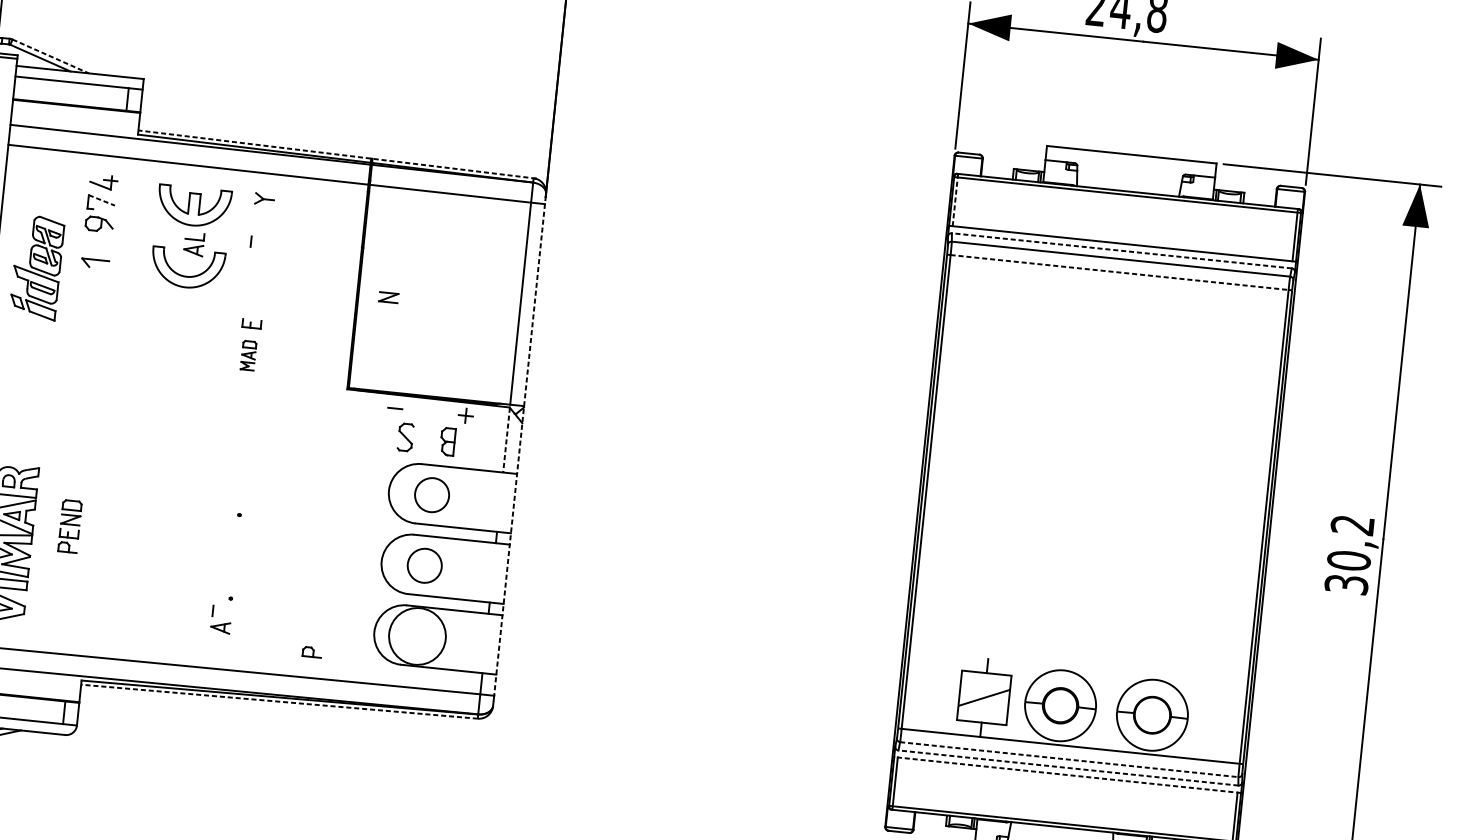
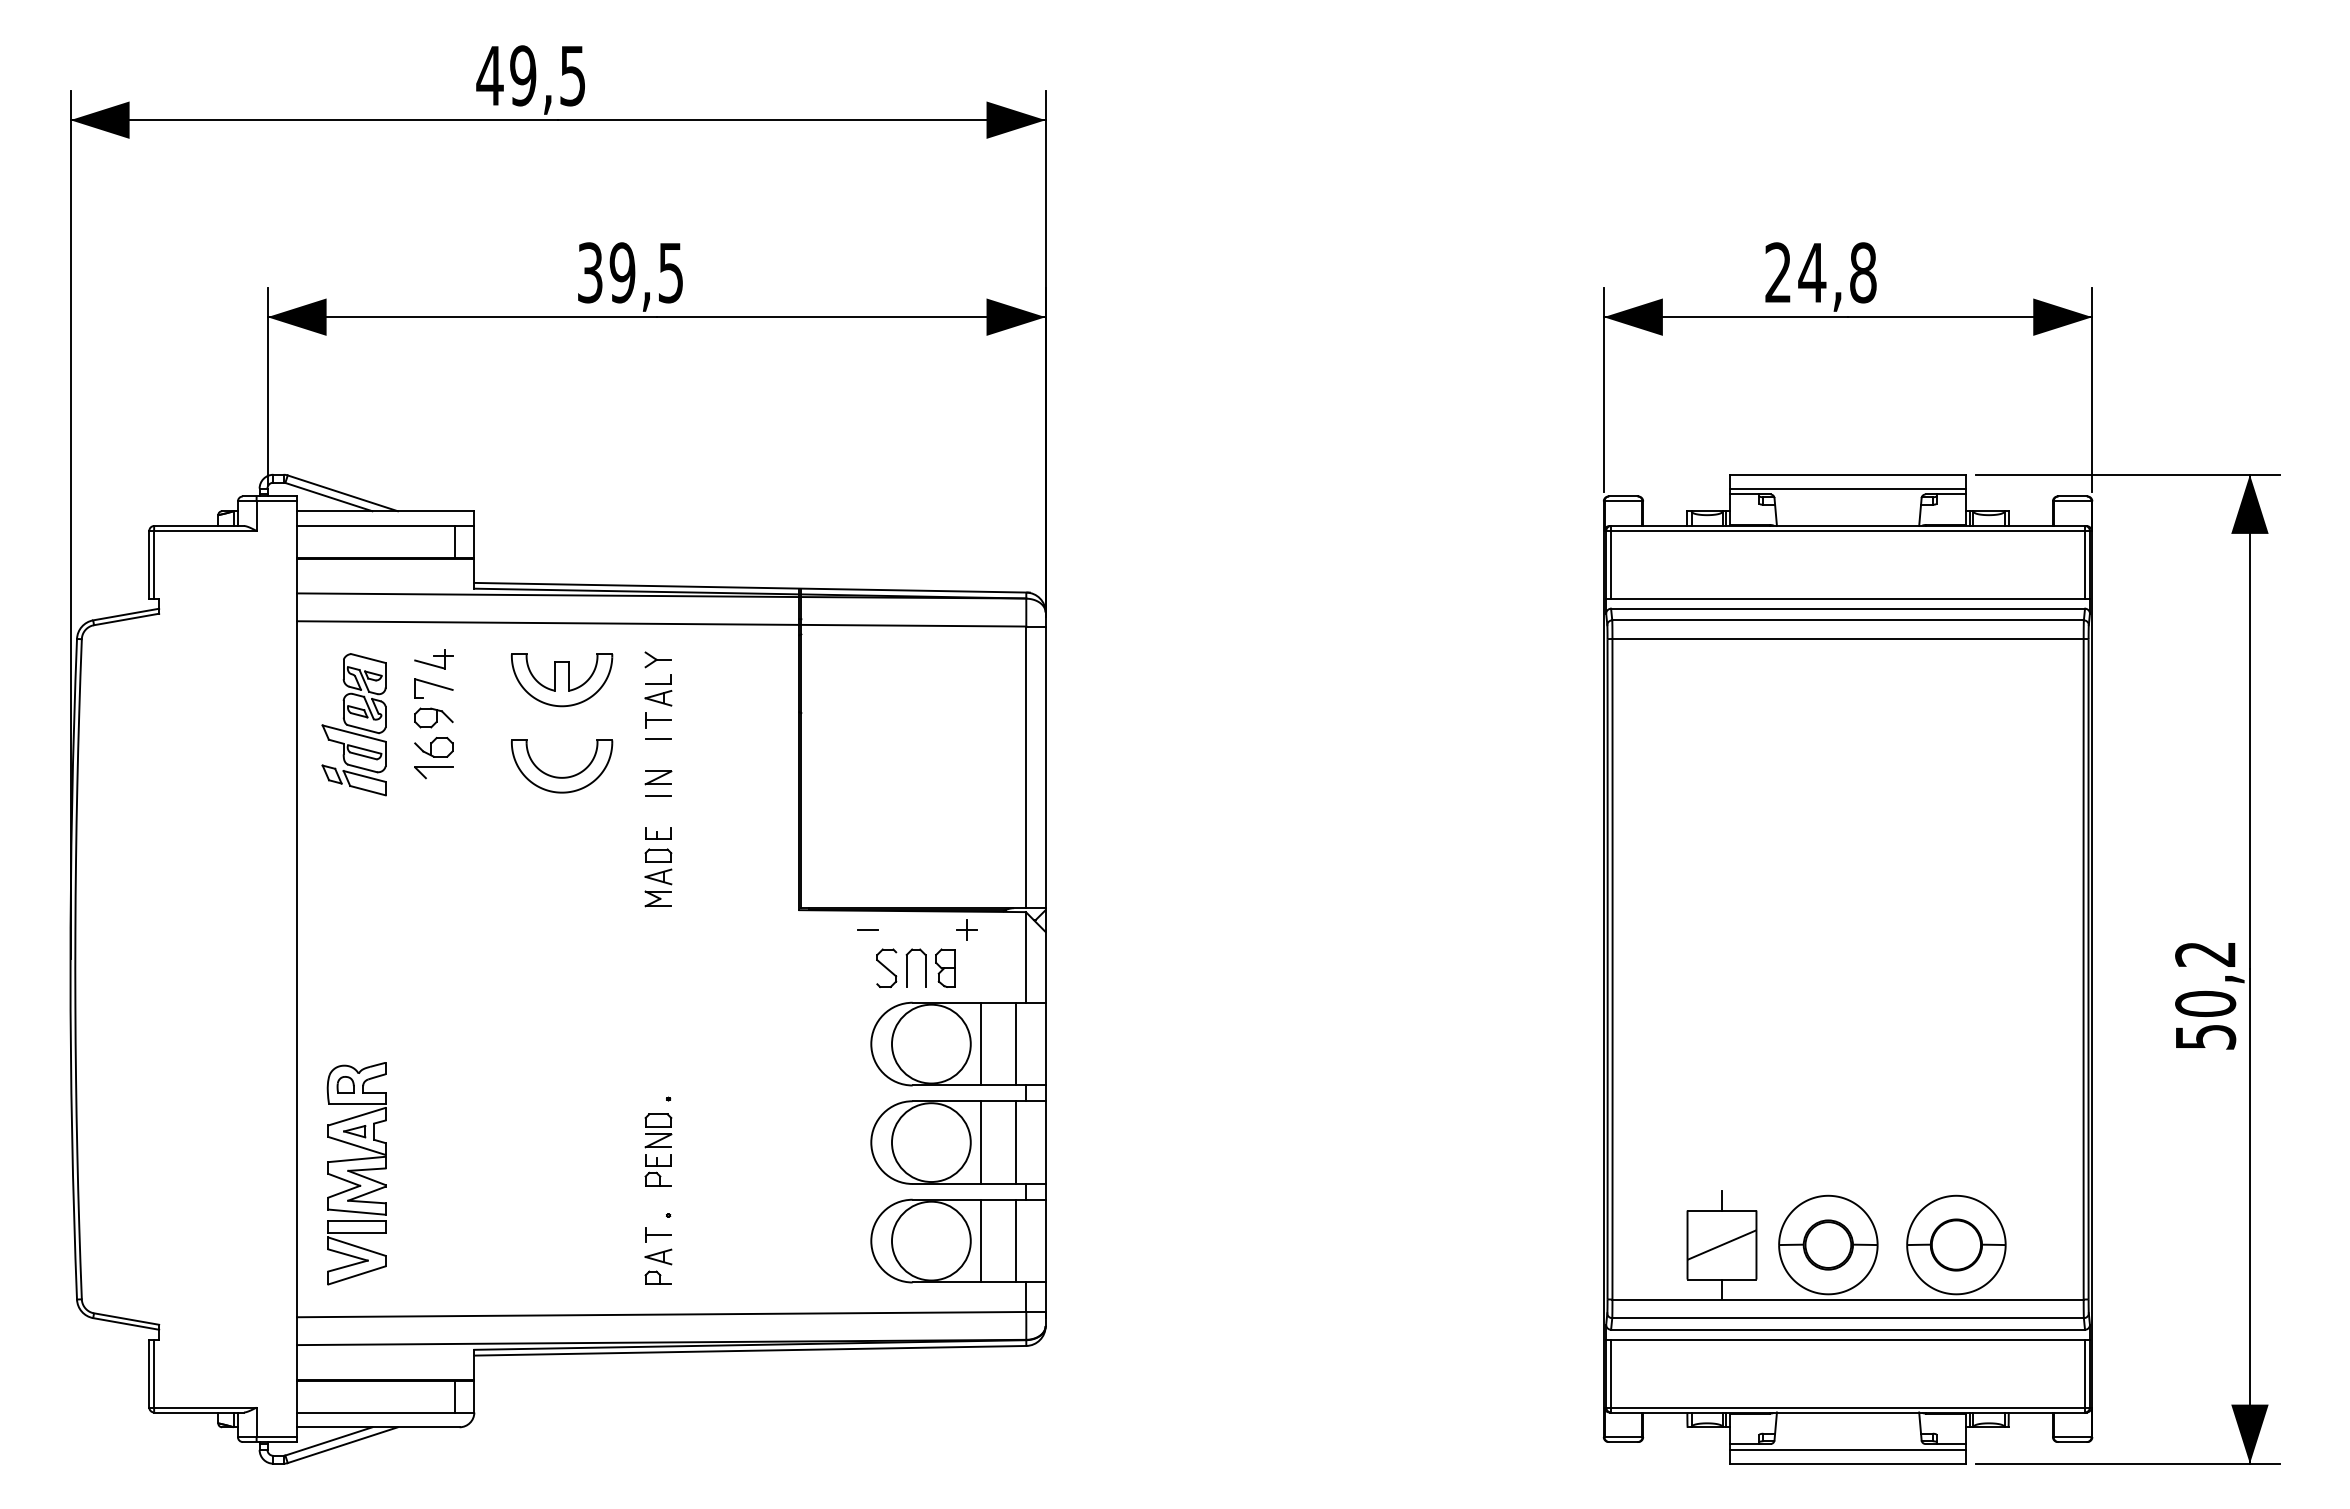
line: (50, 56) -> (342, 493), dashed -> solid
line: (337, 154) -> (752, 587), dashed -> solid
line: (1130, 164) -> (1847, 488), added
line: (955, 199) -> (1611, 561), dashed -> solid
line: (102, 200) -> (434, 684), dashed -> solid
line: (260, 242) -> (658, 720), added
part: (194, 244) -> (658, 690), moved
part: (96, 245) -> (433, 747), added
line: (1122, 250) -> (1848, 608), dashed -> solid
line: (258, 256) -> (658, 739), added
part: (36, 267) -> (353, 724), moved
line: (1119, 272) -> (1848, 638), dashed -> solid
line: (254, 296) -> (658, 795), added
part: (388, 297) -> (658, 777), moved
part: (248, 355) -> (658, 877), size x1.43
part: (420, 438) -> (907, 967), added
line: (506, 440) -> (1026, 958), dashed -> solid
line: (519, 449) -> (1045, 968), dashed -> solid
circle: (432, 494) -> (931, 1043), size x1.67
line: (467, 498) -> (980, 1043), added
line: (493, 501) -> (1016, 1043), added
part: (70, 526) -> (658, 1149), moved
circle: (424, 565) -> (931, 1142), size x1.67
line: (460, 569) -> (980, 1142), added
line: (485, 572) -> (1016, 1142), added
text: (1346, 584) -> (2205, 1036), 30,2 -> 50,2
line: (222, 612) -> (658, 1235), added
line: (452, 639) -> (980, 1240), added
line: (478, 642) -> (1016, 1240), added
part: (311, 651) -> (657, 1277), moved
line: (278, 701) -> (749, 1350), dashed -> solid
line: (1069, 759) -> (1848, 1318), dashed -> solid
line: (1068, 767) -> (1848, 1329), dashed -> solid
line: (1068, 775) -> (1848, 1339), dashed -> solid

